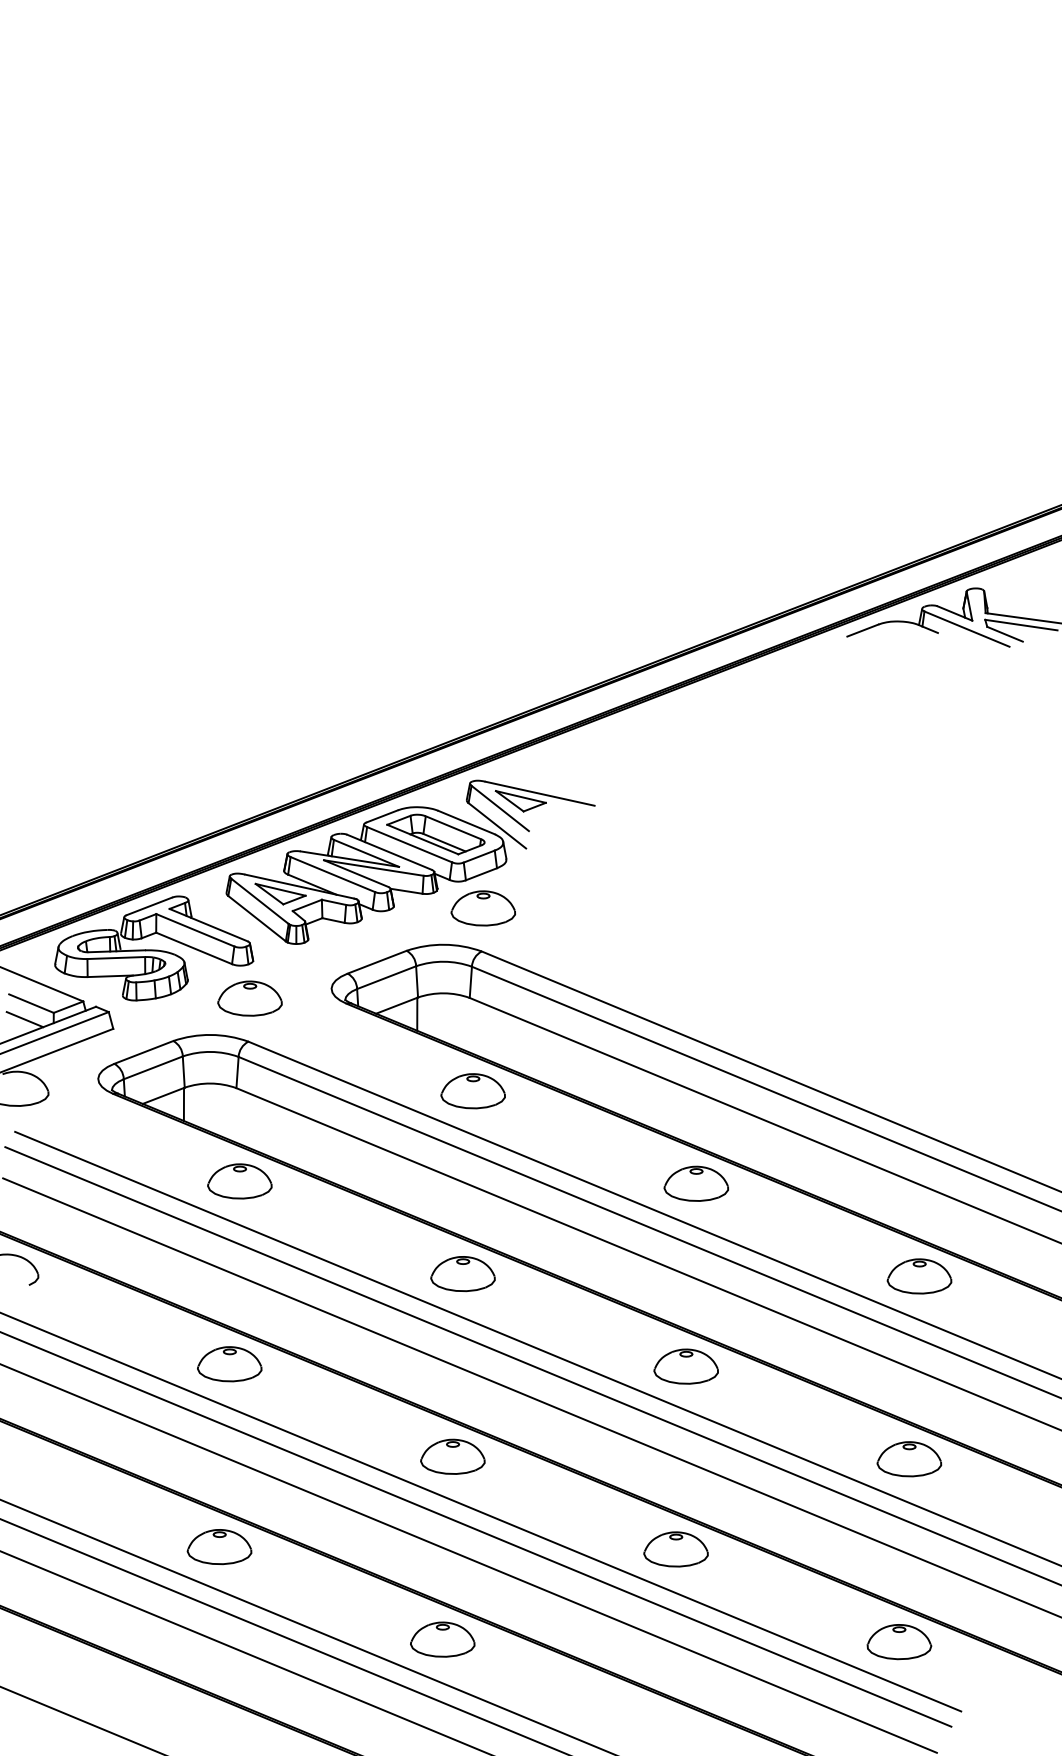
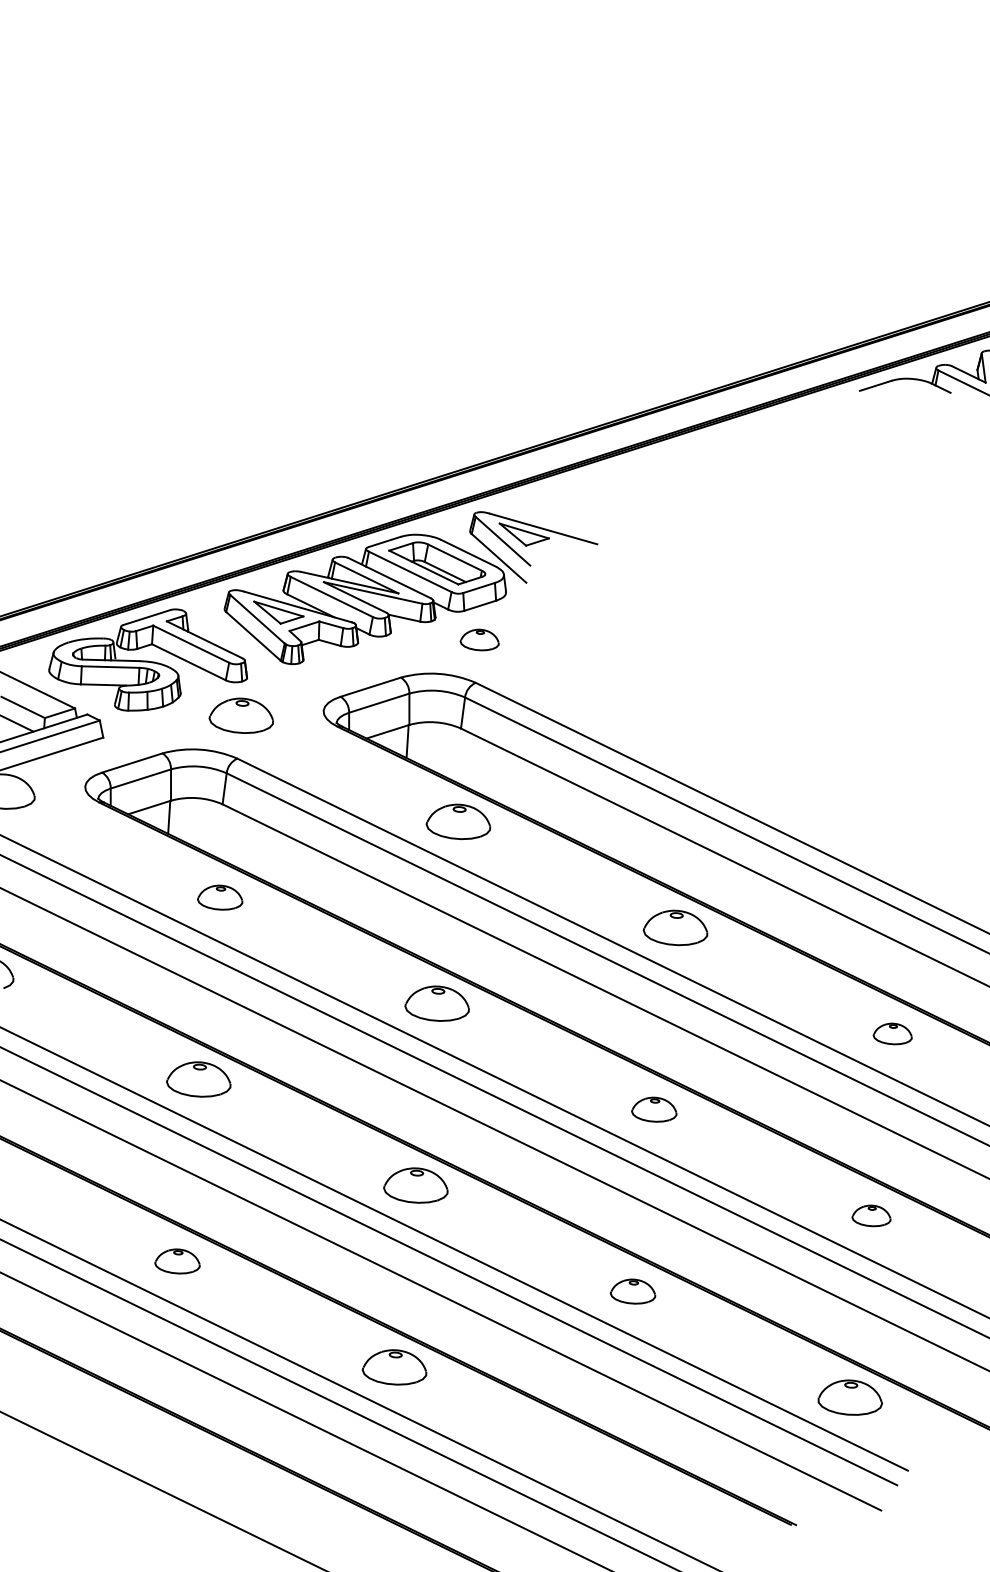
part: (482, 908) -> (479, 640), size x0.6
part: (239, 1181) -> (219, 897), size x0.7
part: (919, 1276) -> (892, 1034), size x0.6
part: (685, 1366) -> (653, 1109), size x0.7
part: (909, 1459) -> (871, 1216), size x0.6
part: (219, 1547) -> (177, 1261), size x0.7
part: (675, 1549) -> (632, 1291), size x0.7

